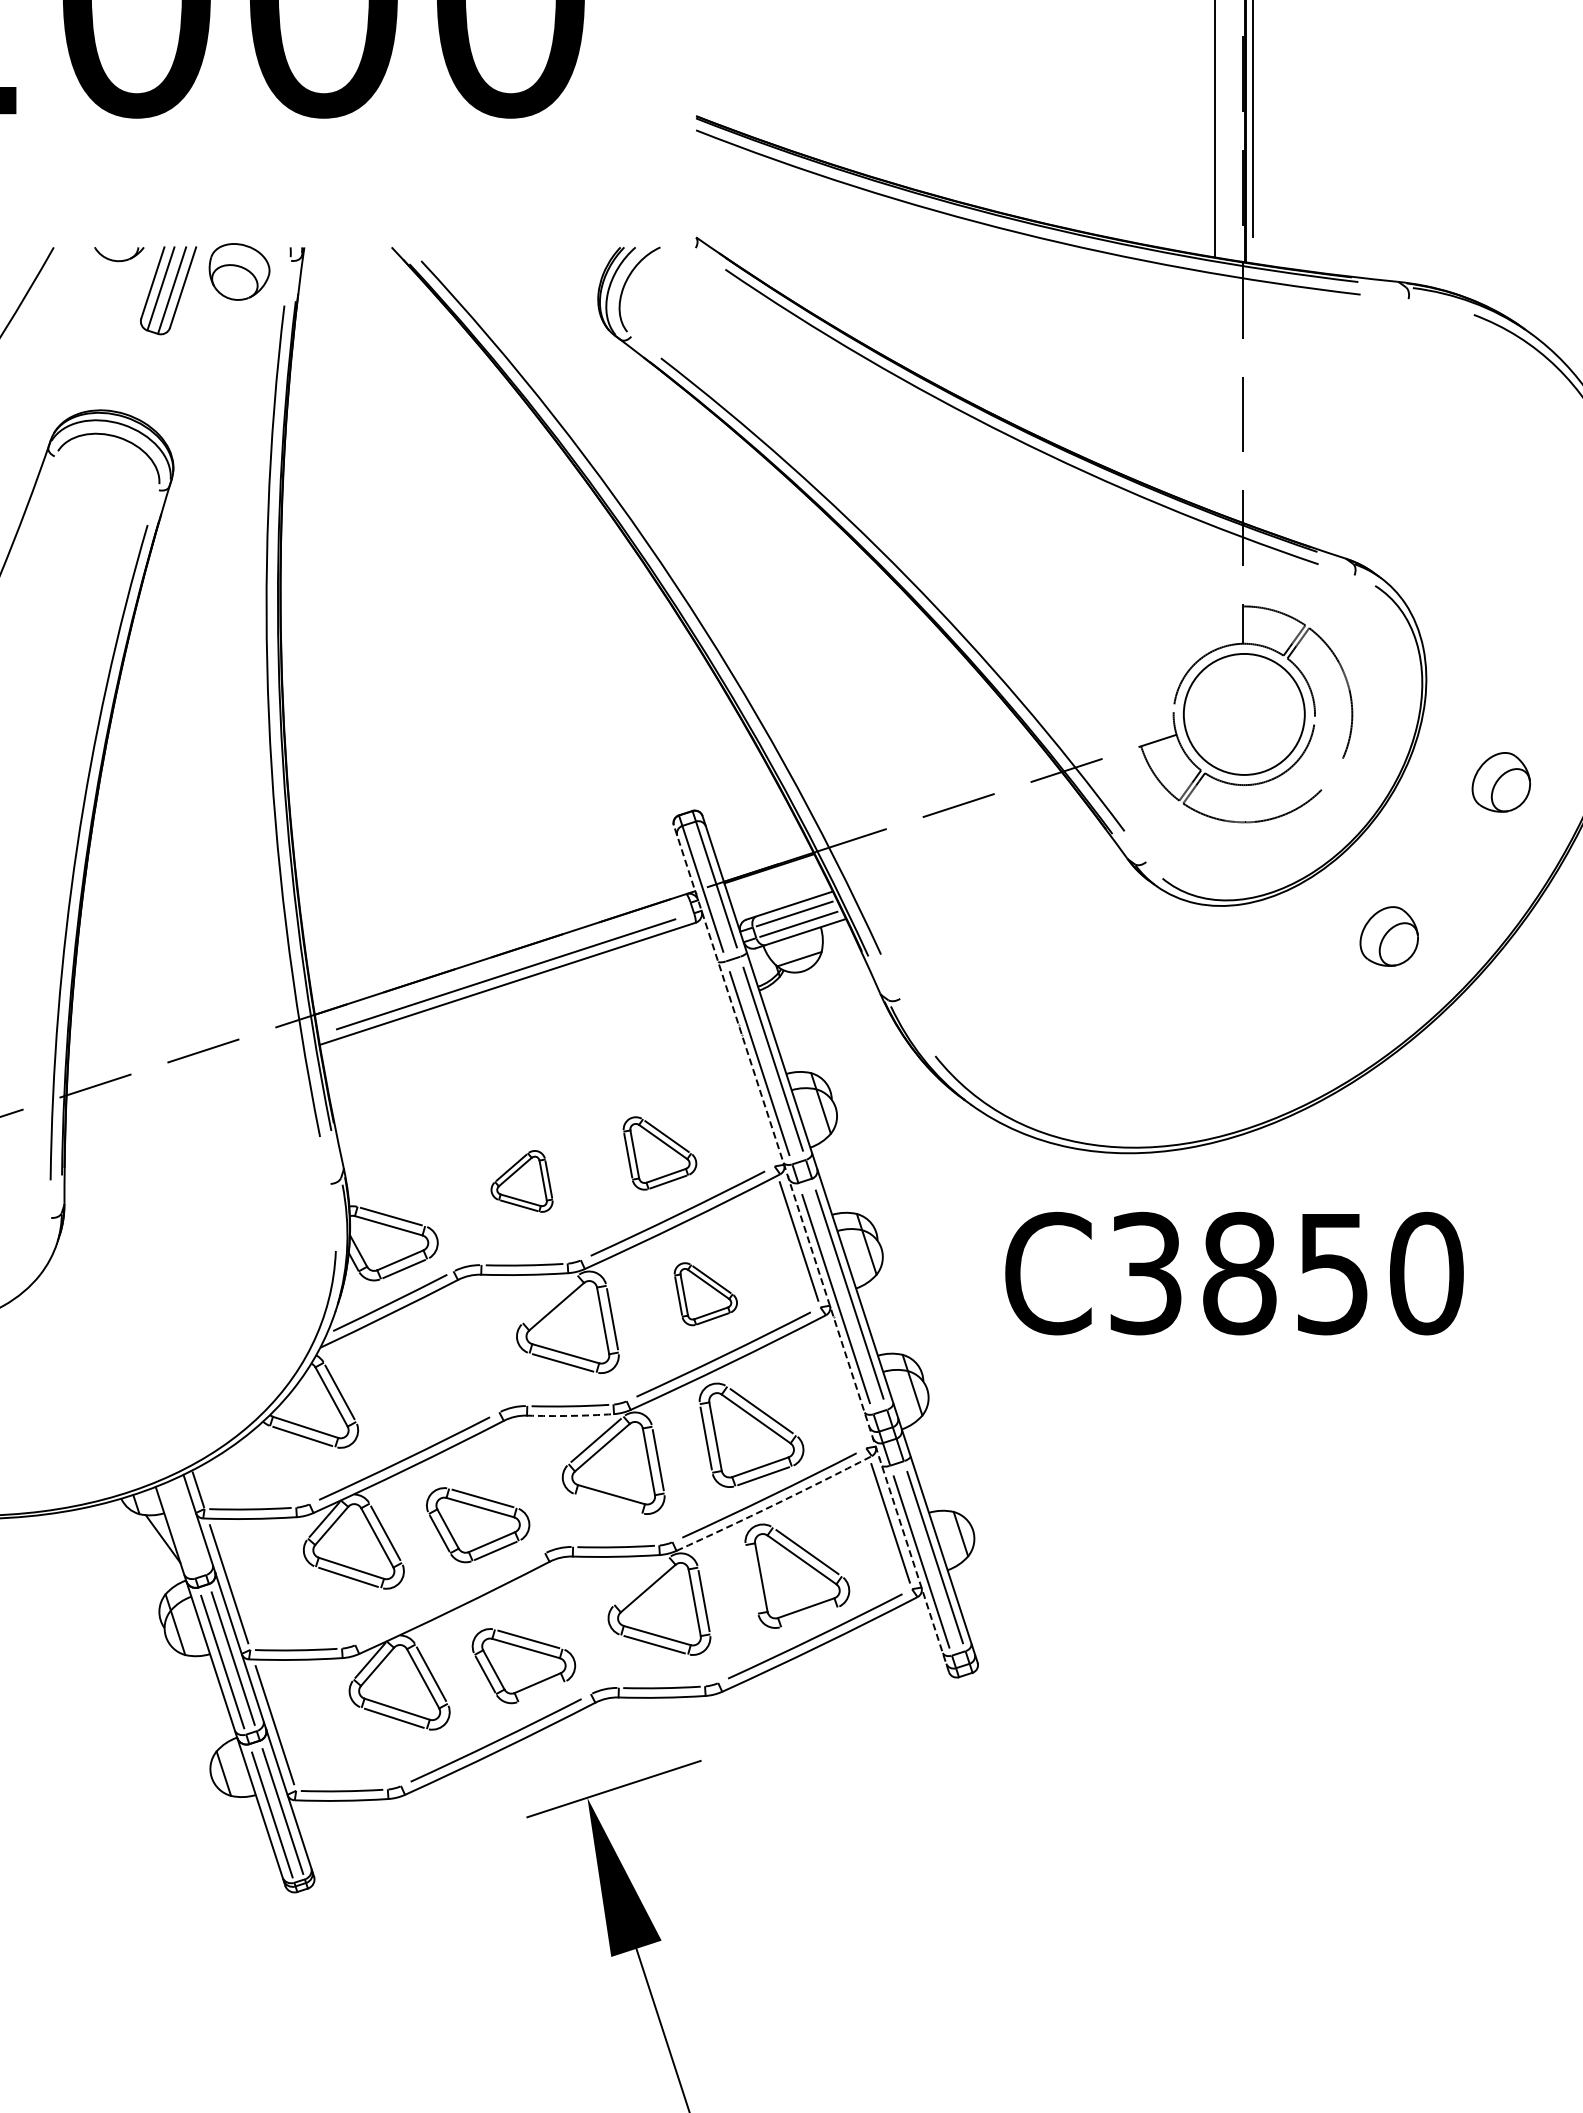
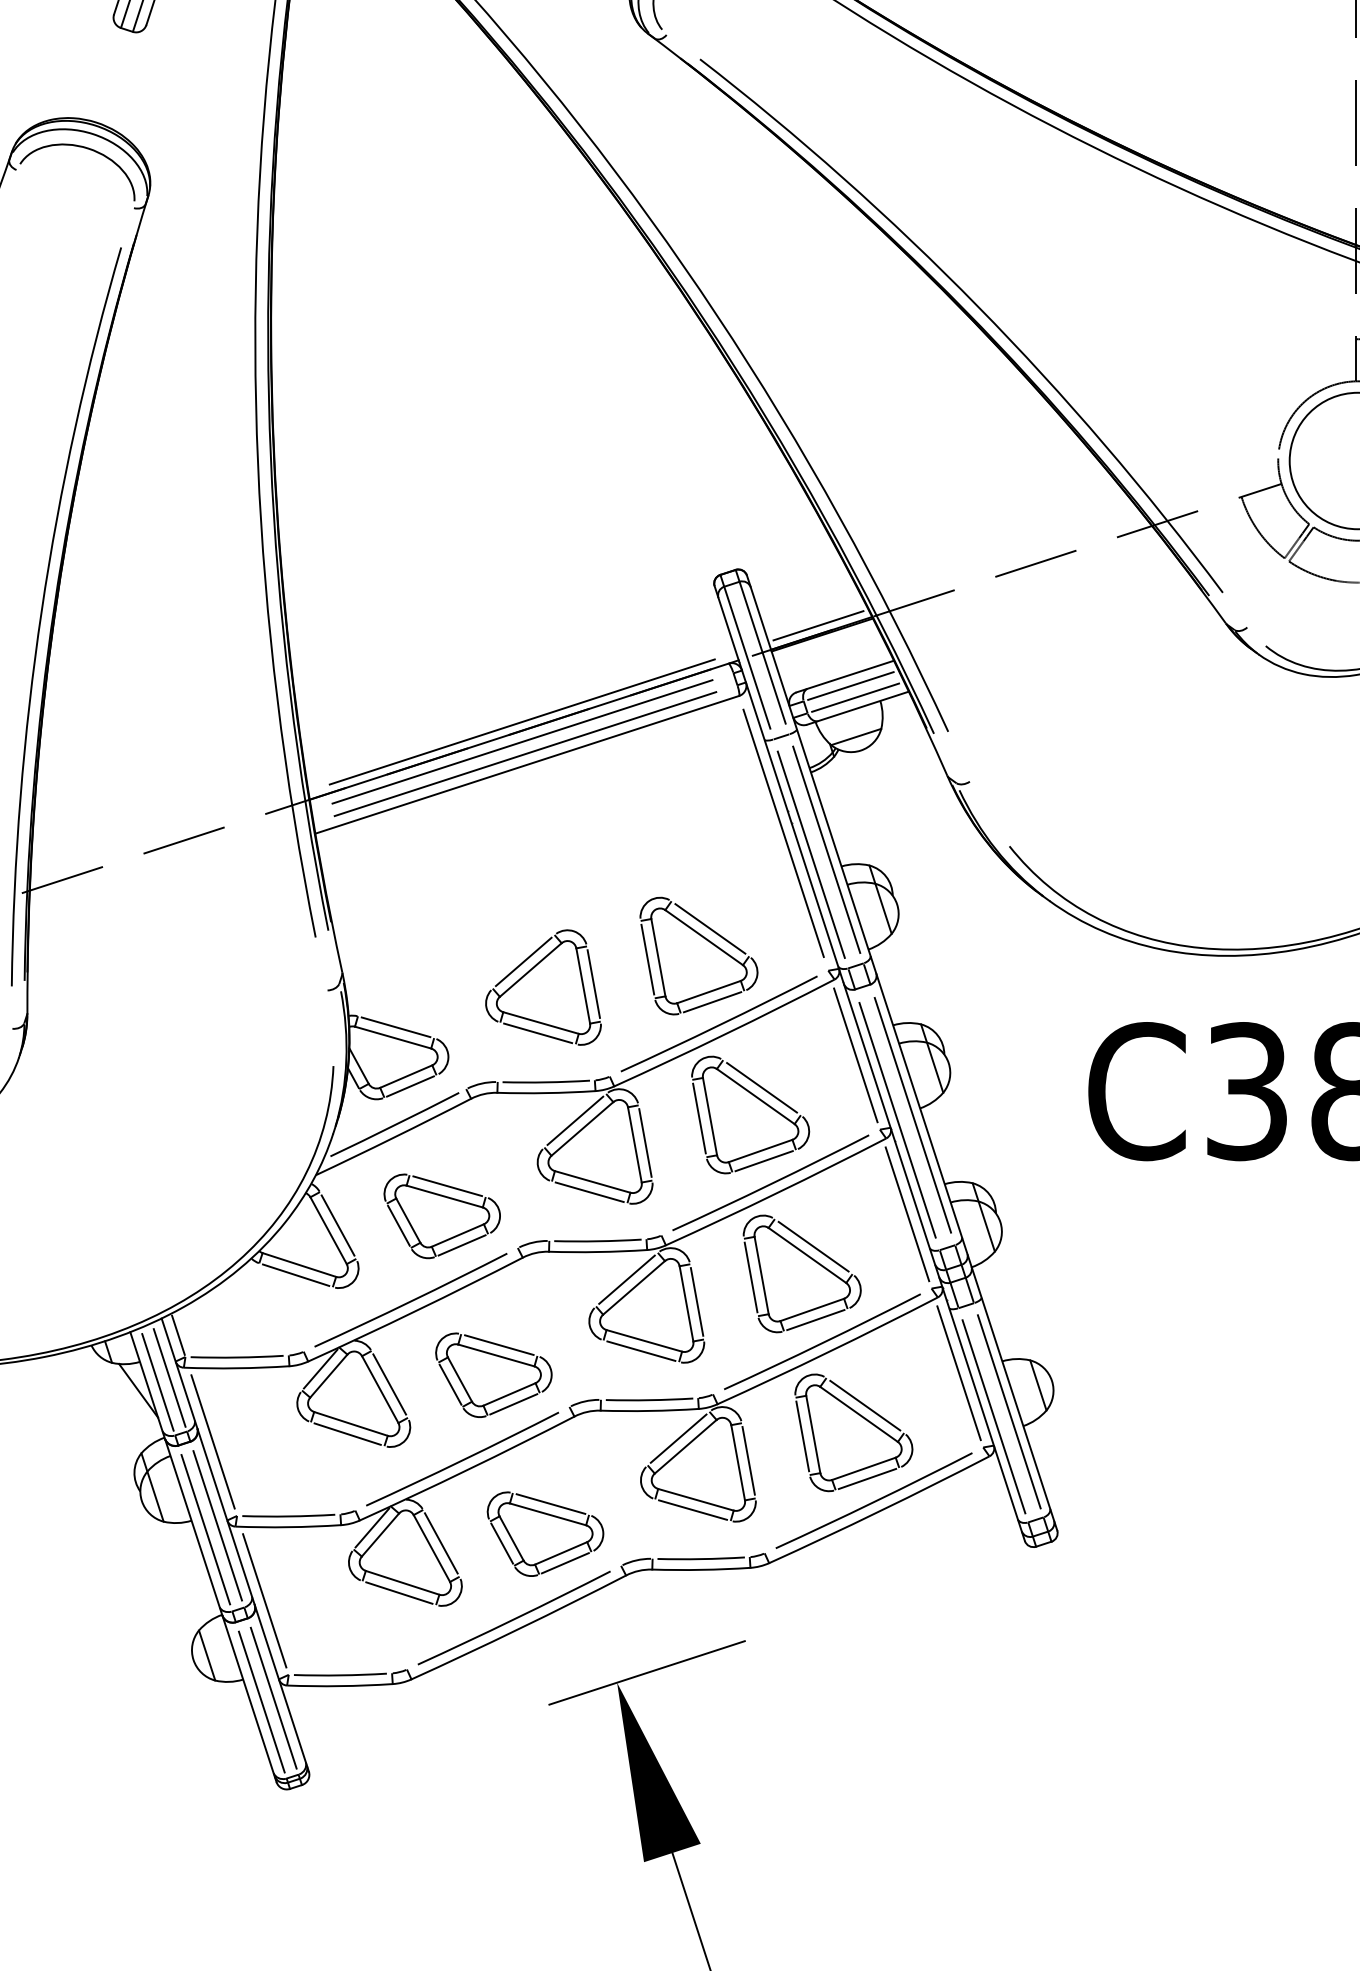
line: (765, 860) -> (817, 625), added
line: (503, 945) -> (522, 721), added
line: (503, 963) -> (522, 741), added
line: (734, 1044) -> (783, 833), added
part: (659, 1153) -> (698, 956), size x1.43
part: (521, 1181) -> (542, 987), size x1.67
line: (811, 1248) -> (869, 1063), dashed -> solid
part: (705, 1293) -> (750, 1114), size x1.67
line: (550, 1299) -> (575, 1120), added
line: (844, 1382) -> (907, 1214), added
part: (432, 1384) -> (442, 1216), added
arc: (570, 1415) -> (598, 1251), dashed -> solid
line: (608, 1503) -> (640, 1350), added
arc: (774, 1504) -> (828, 1351), dashed -> solid
line: (190, 1527) -> (169, 1377), added
line: (180, 1531) -> (158, 1382), added
line: (751, 1579) -> (802, 1436), added
line: (641, 1581) -> (678, 1438), added
arc: (450, 1599) -> (462, 1459), added
line: (809, 1617) -> (867, 1479), added
line: (541, 1691) -> (565, 1562), added

